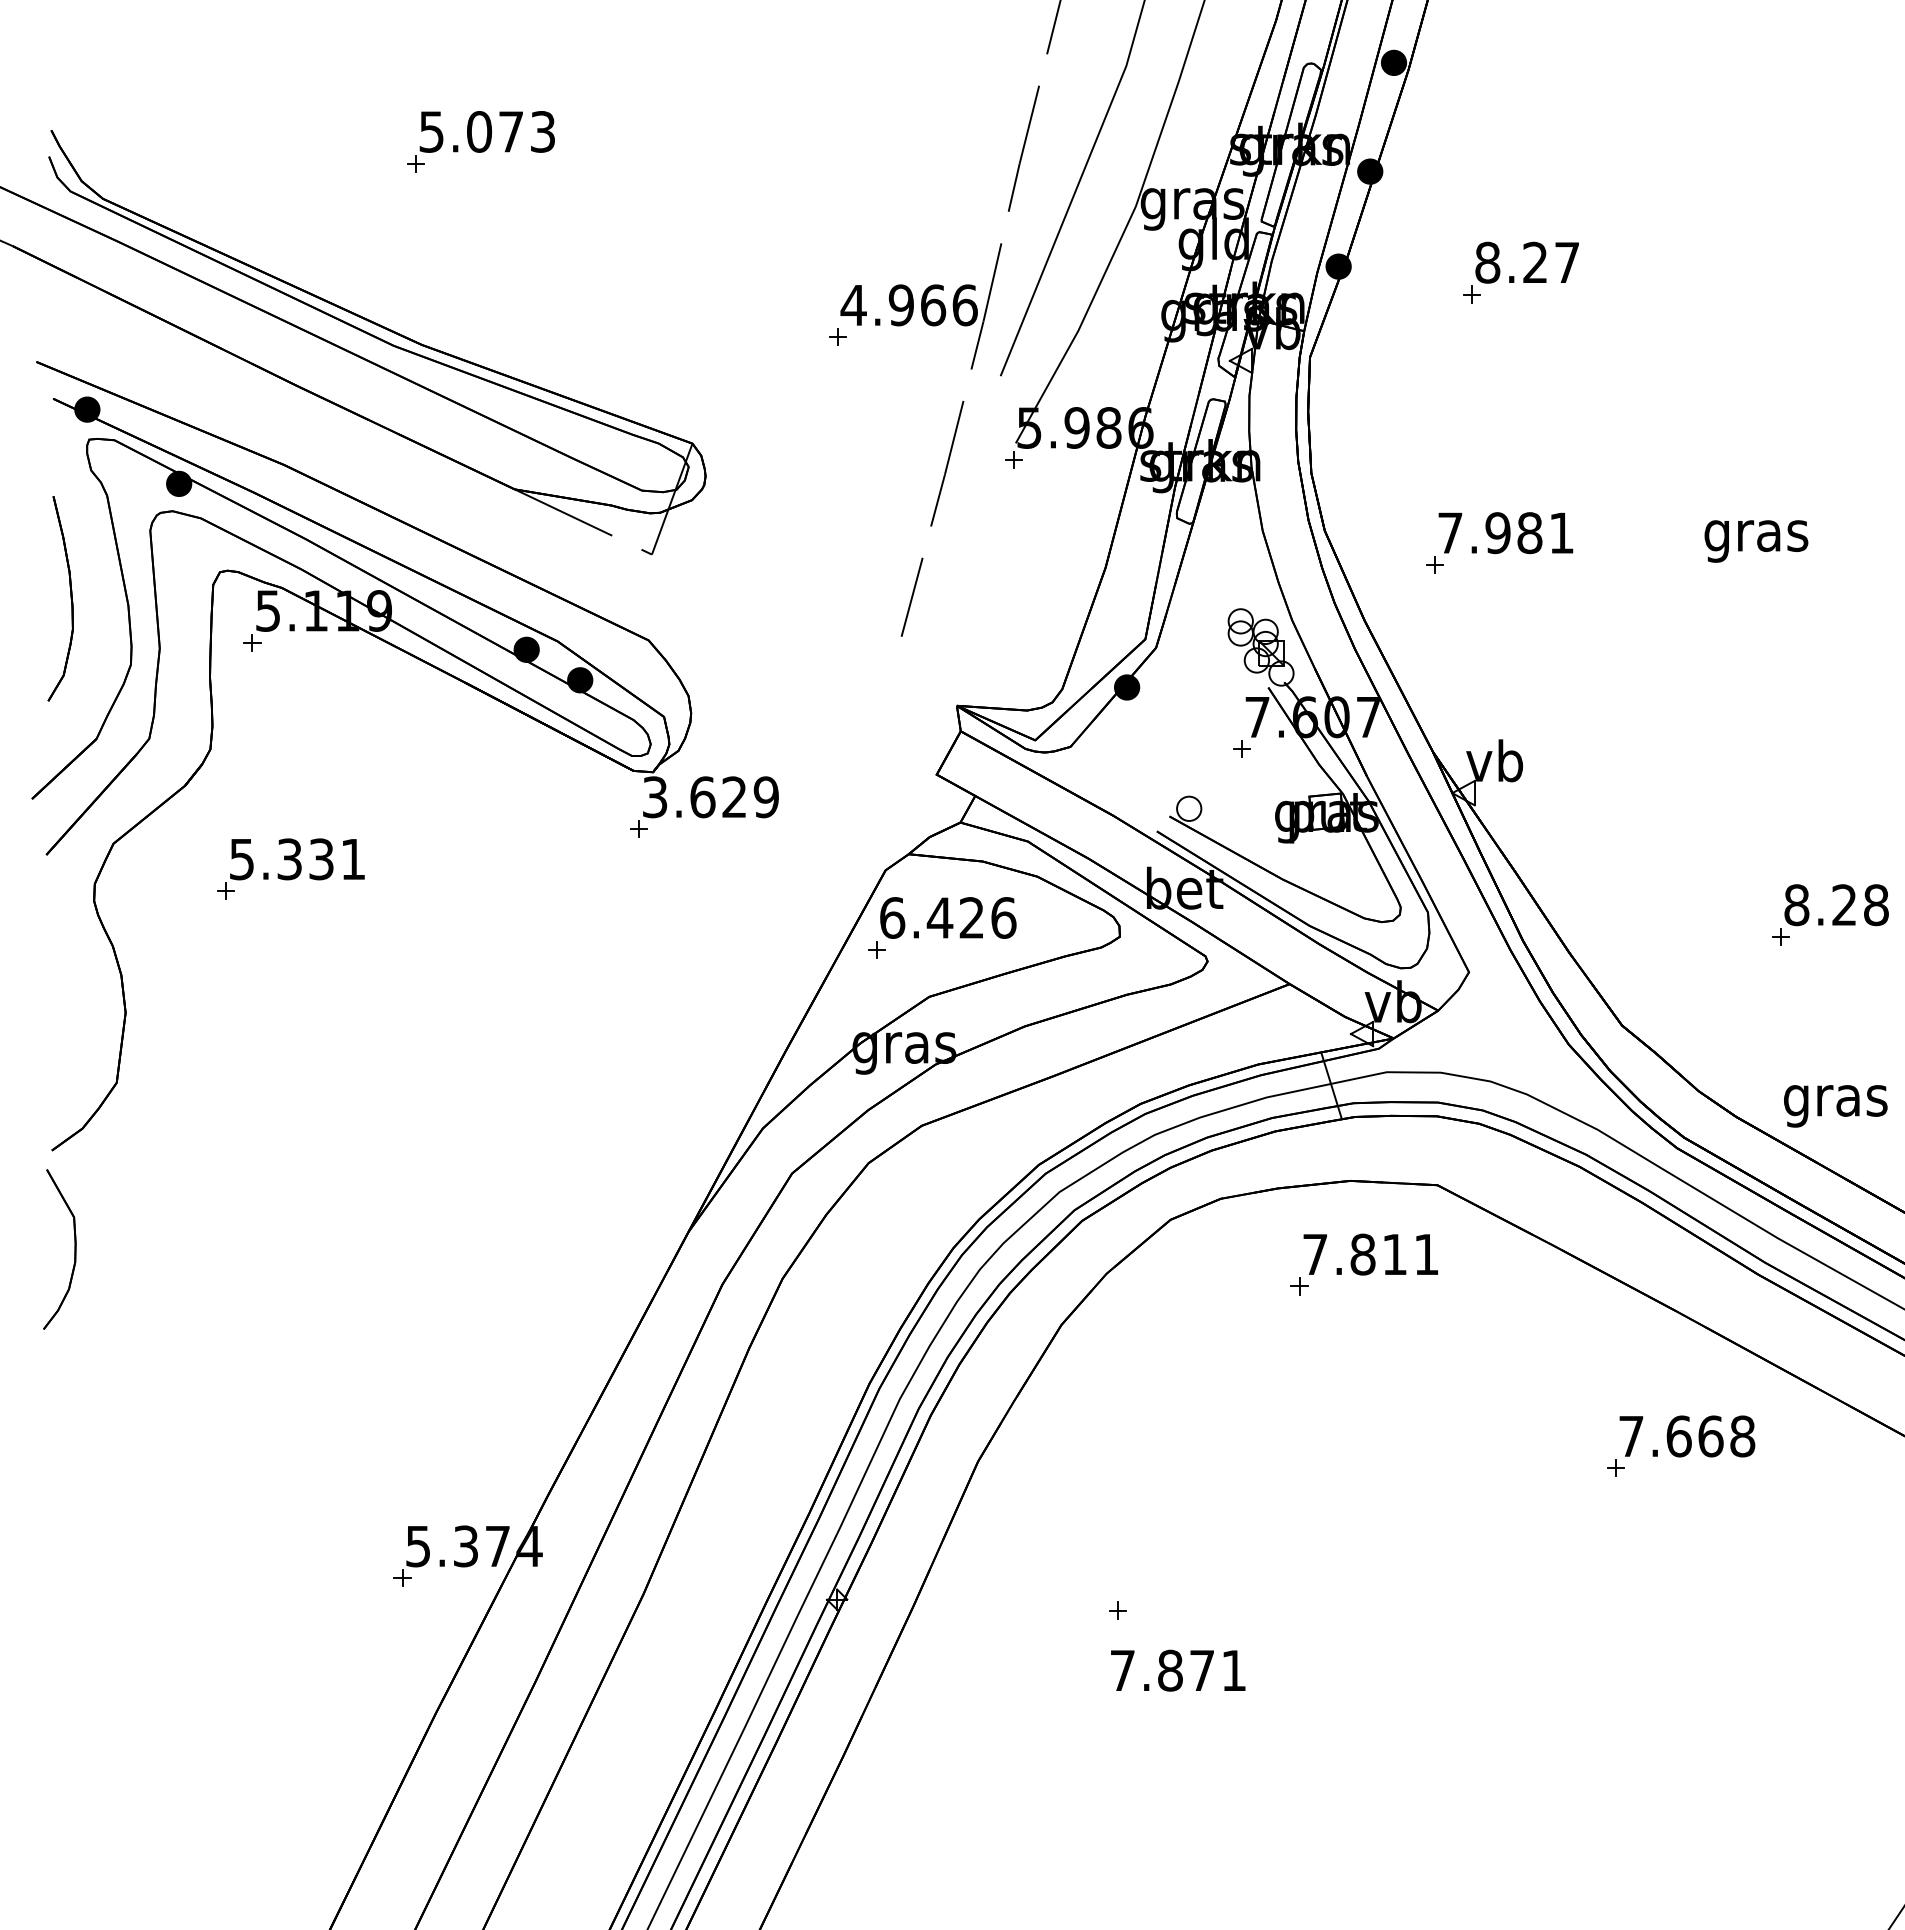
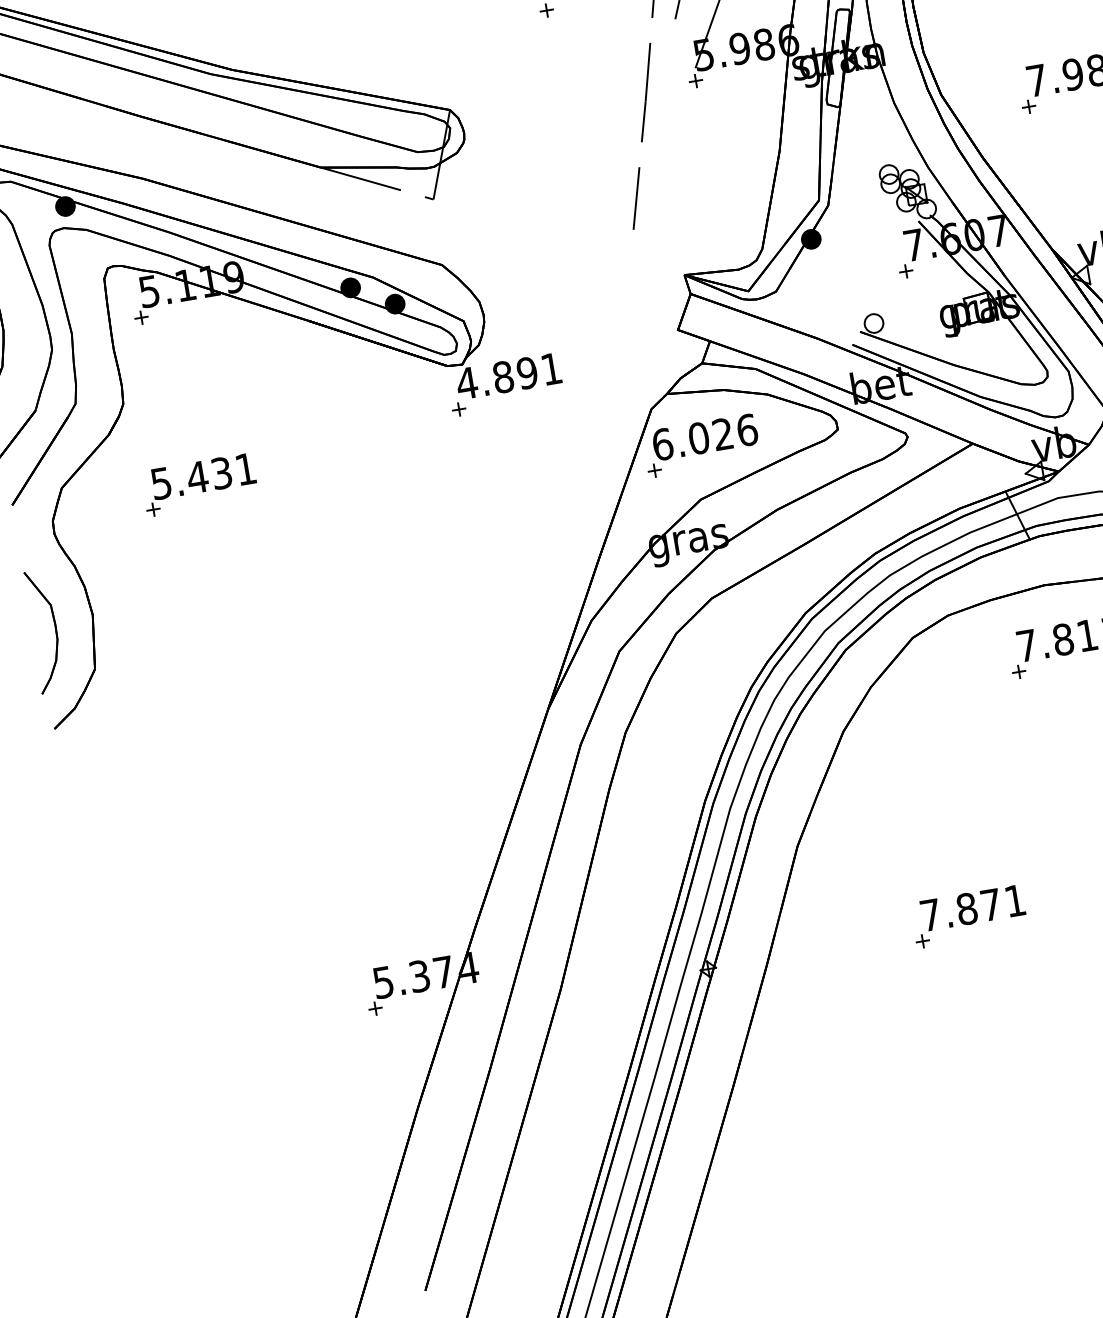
text: (709, 797) -> (508, 376), 3.629 -> 4.891
text: (289, 859) -> (197, 477), 5.331 -> 5.431
text: (939, 917) -> (698, 438), 6.426 -> 6.026
part: (74, 1249) -> (55, 629), moved
text: (1178, 1670) -> (973, 907), moved

